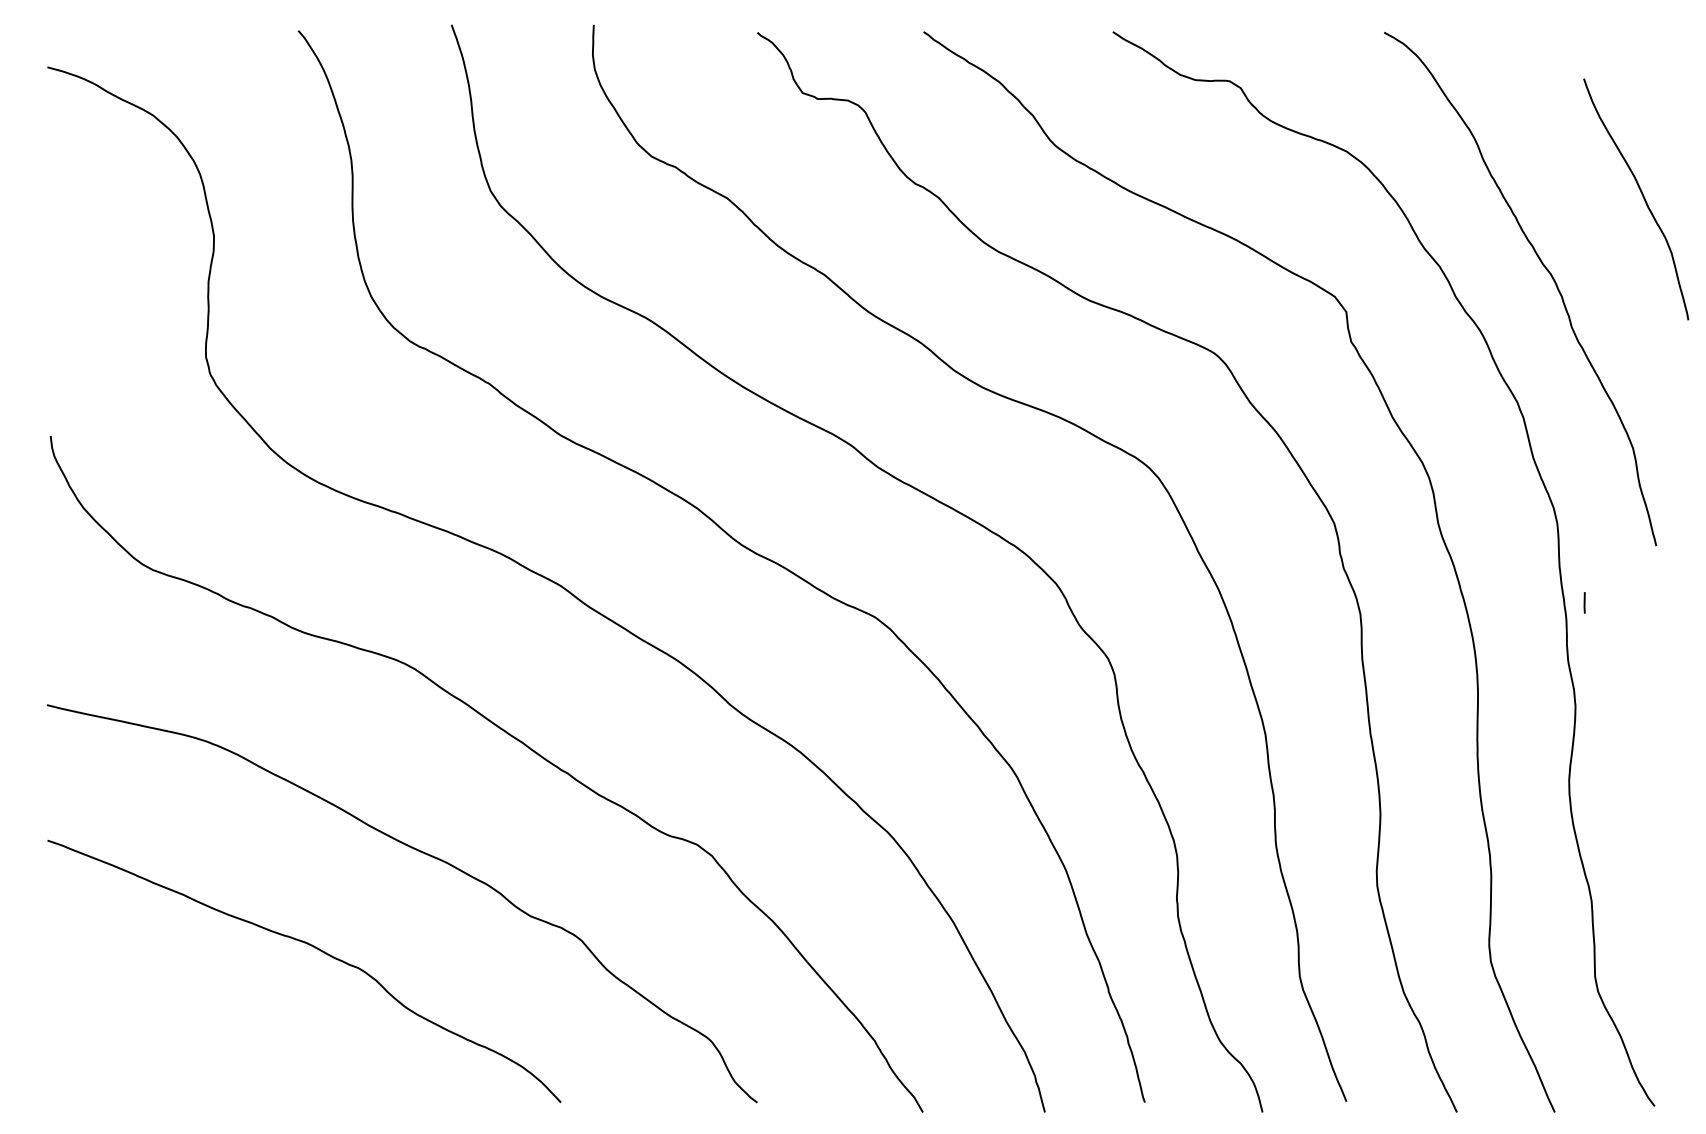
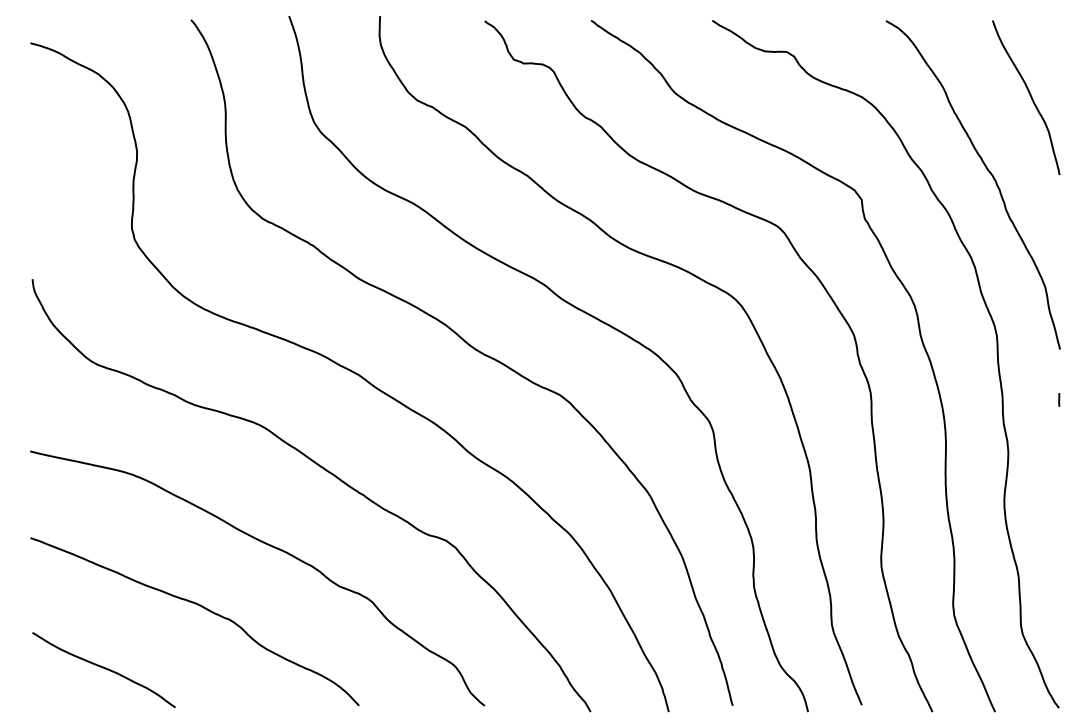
curve: (1641, 195) -> (1029, 95), moved
line: (1585, 602) -> (1059, 399), moved
curve: (161, 1044) -> (103, 668), added

